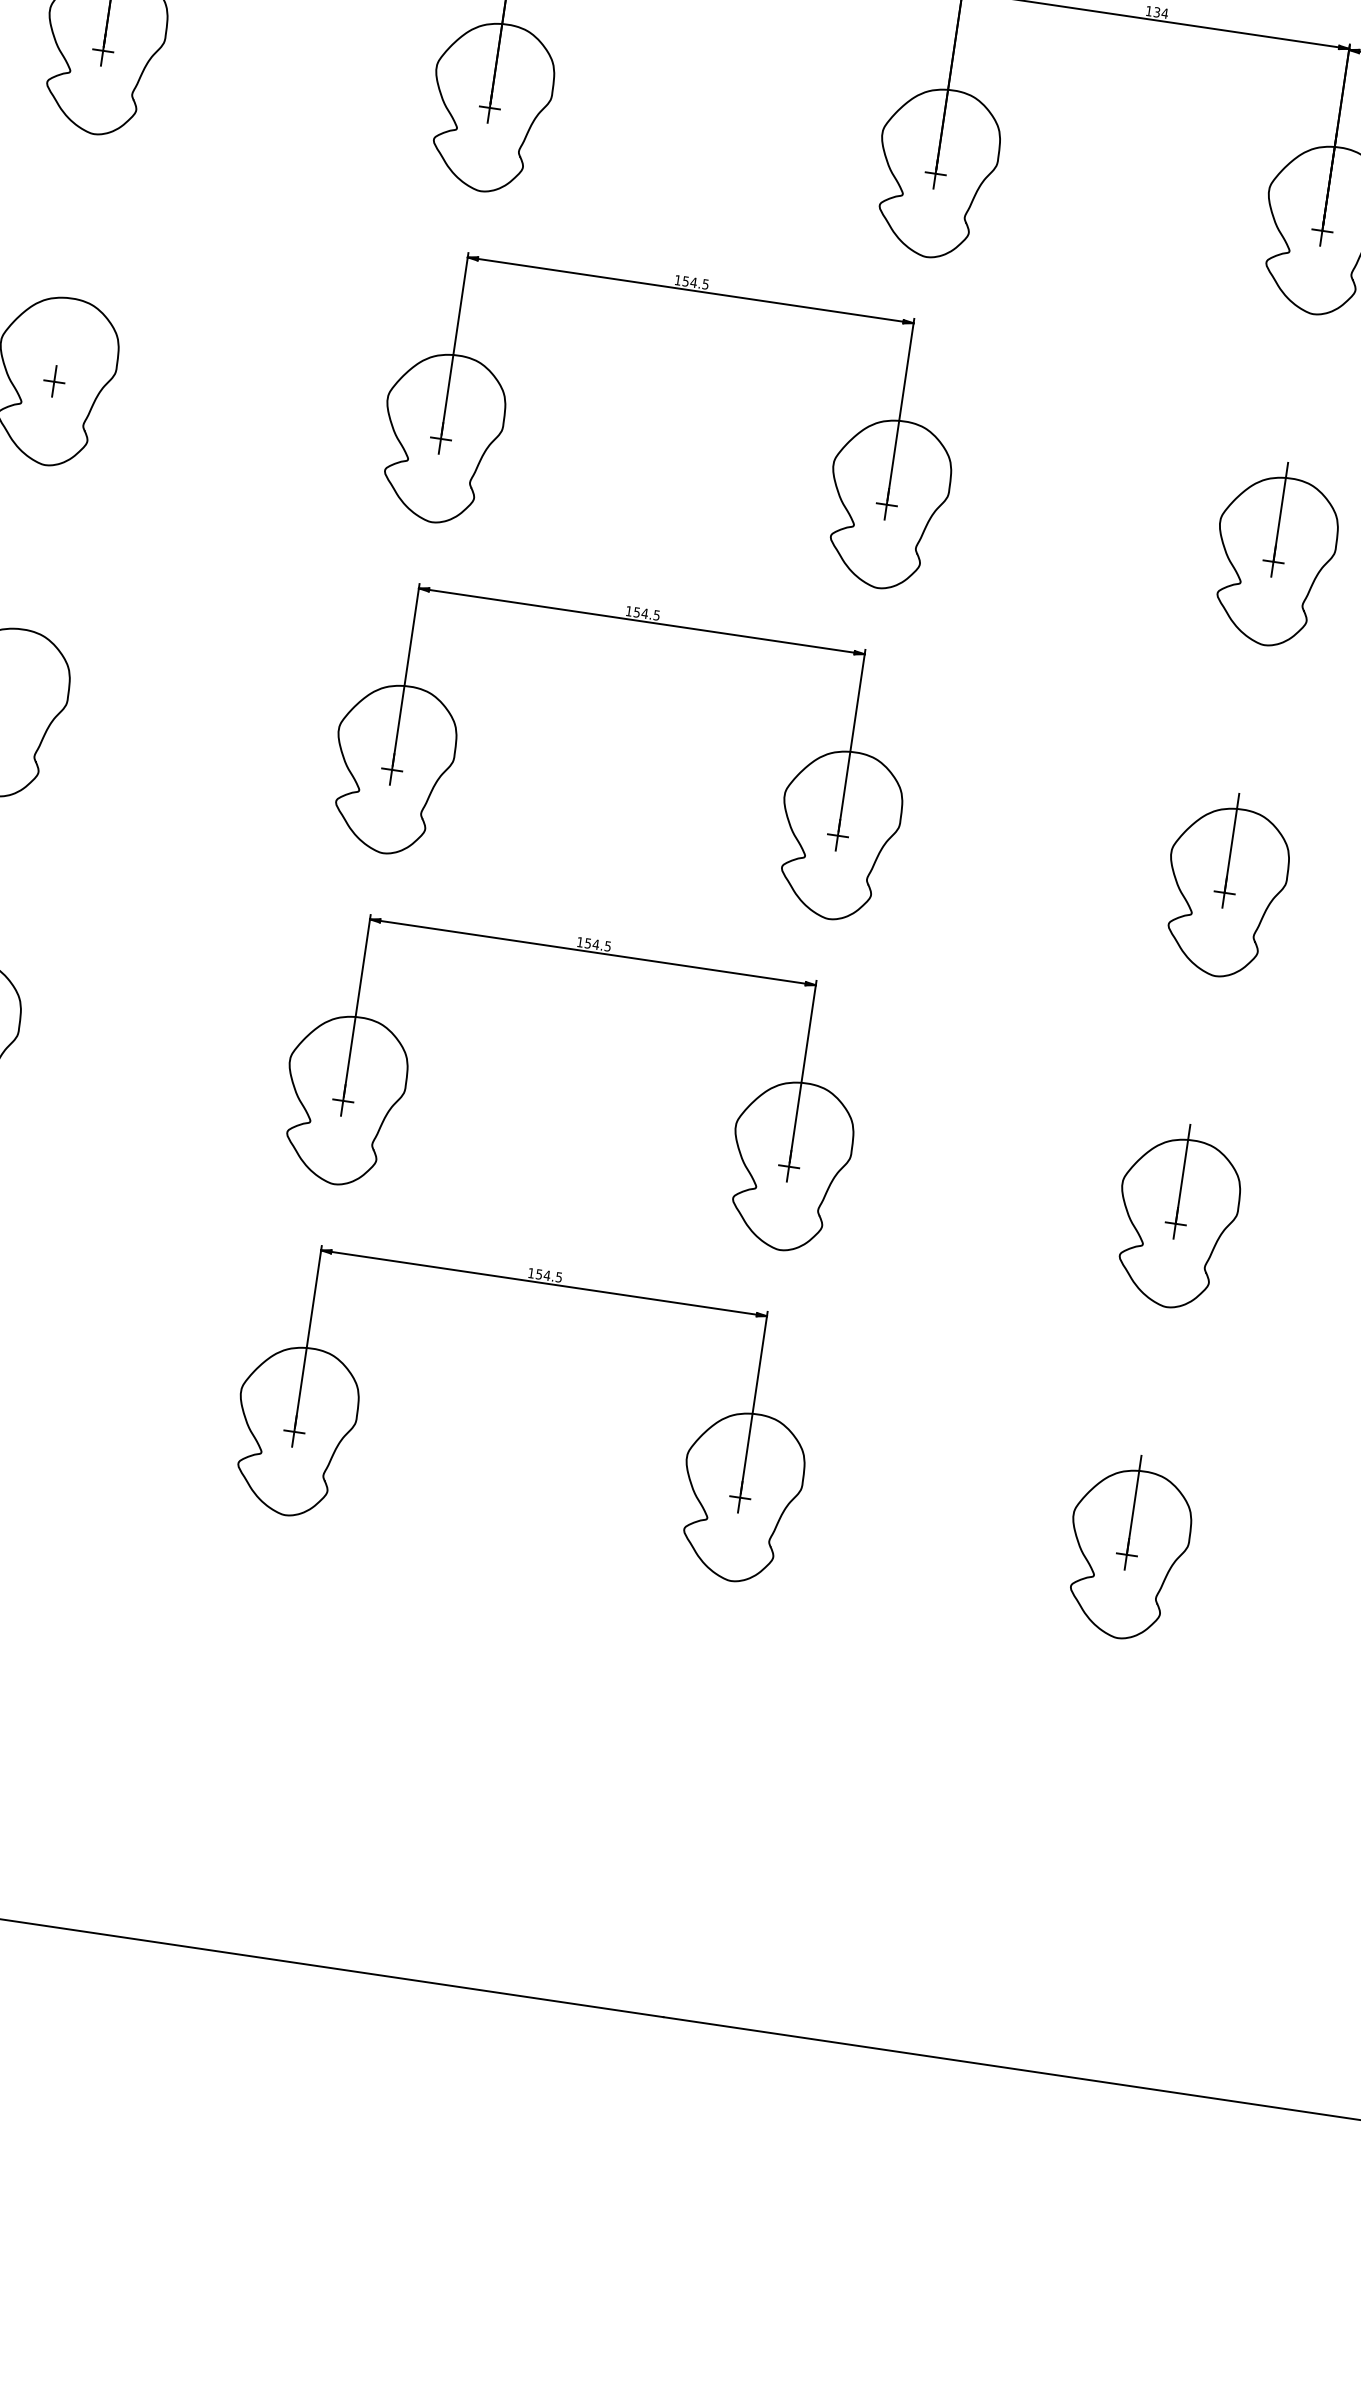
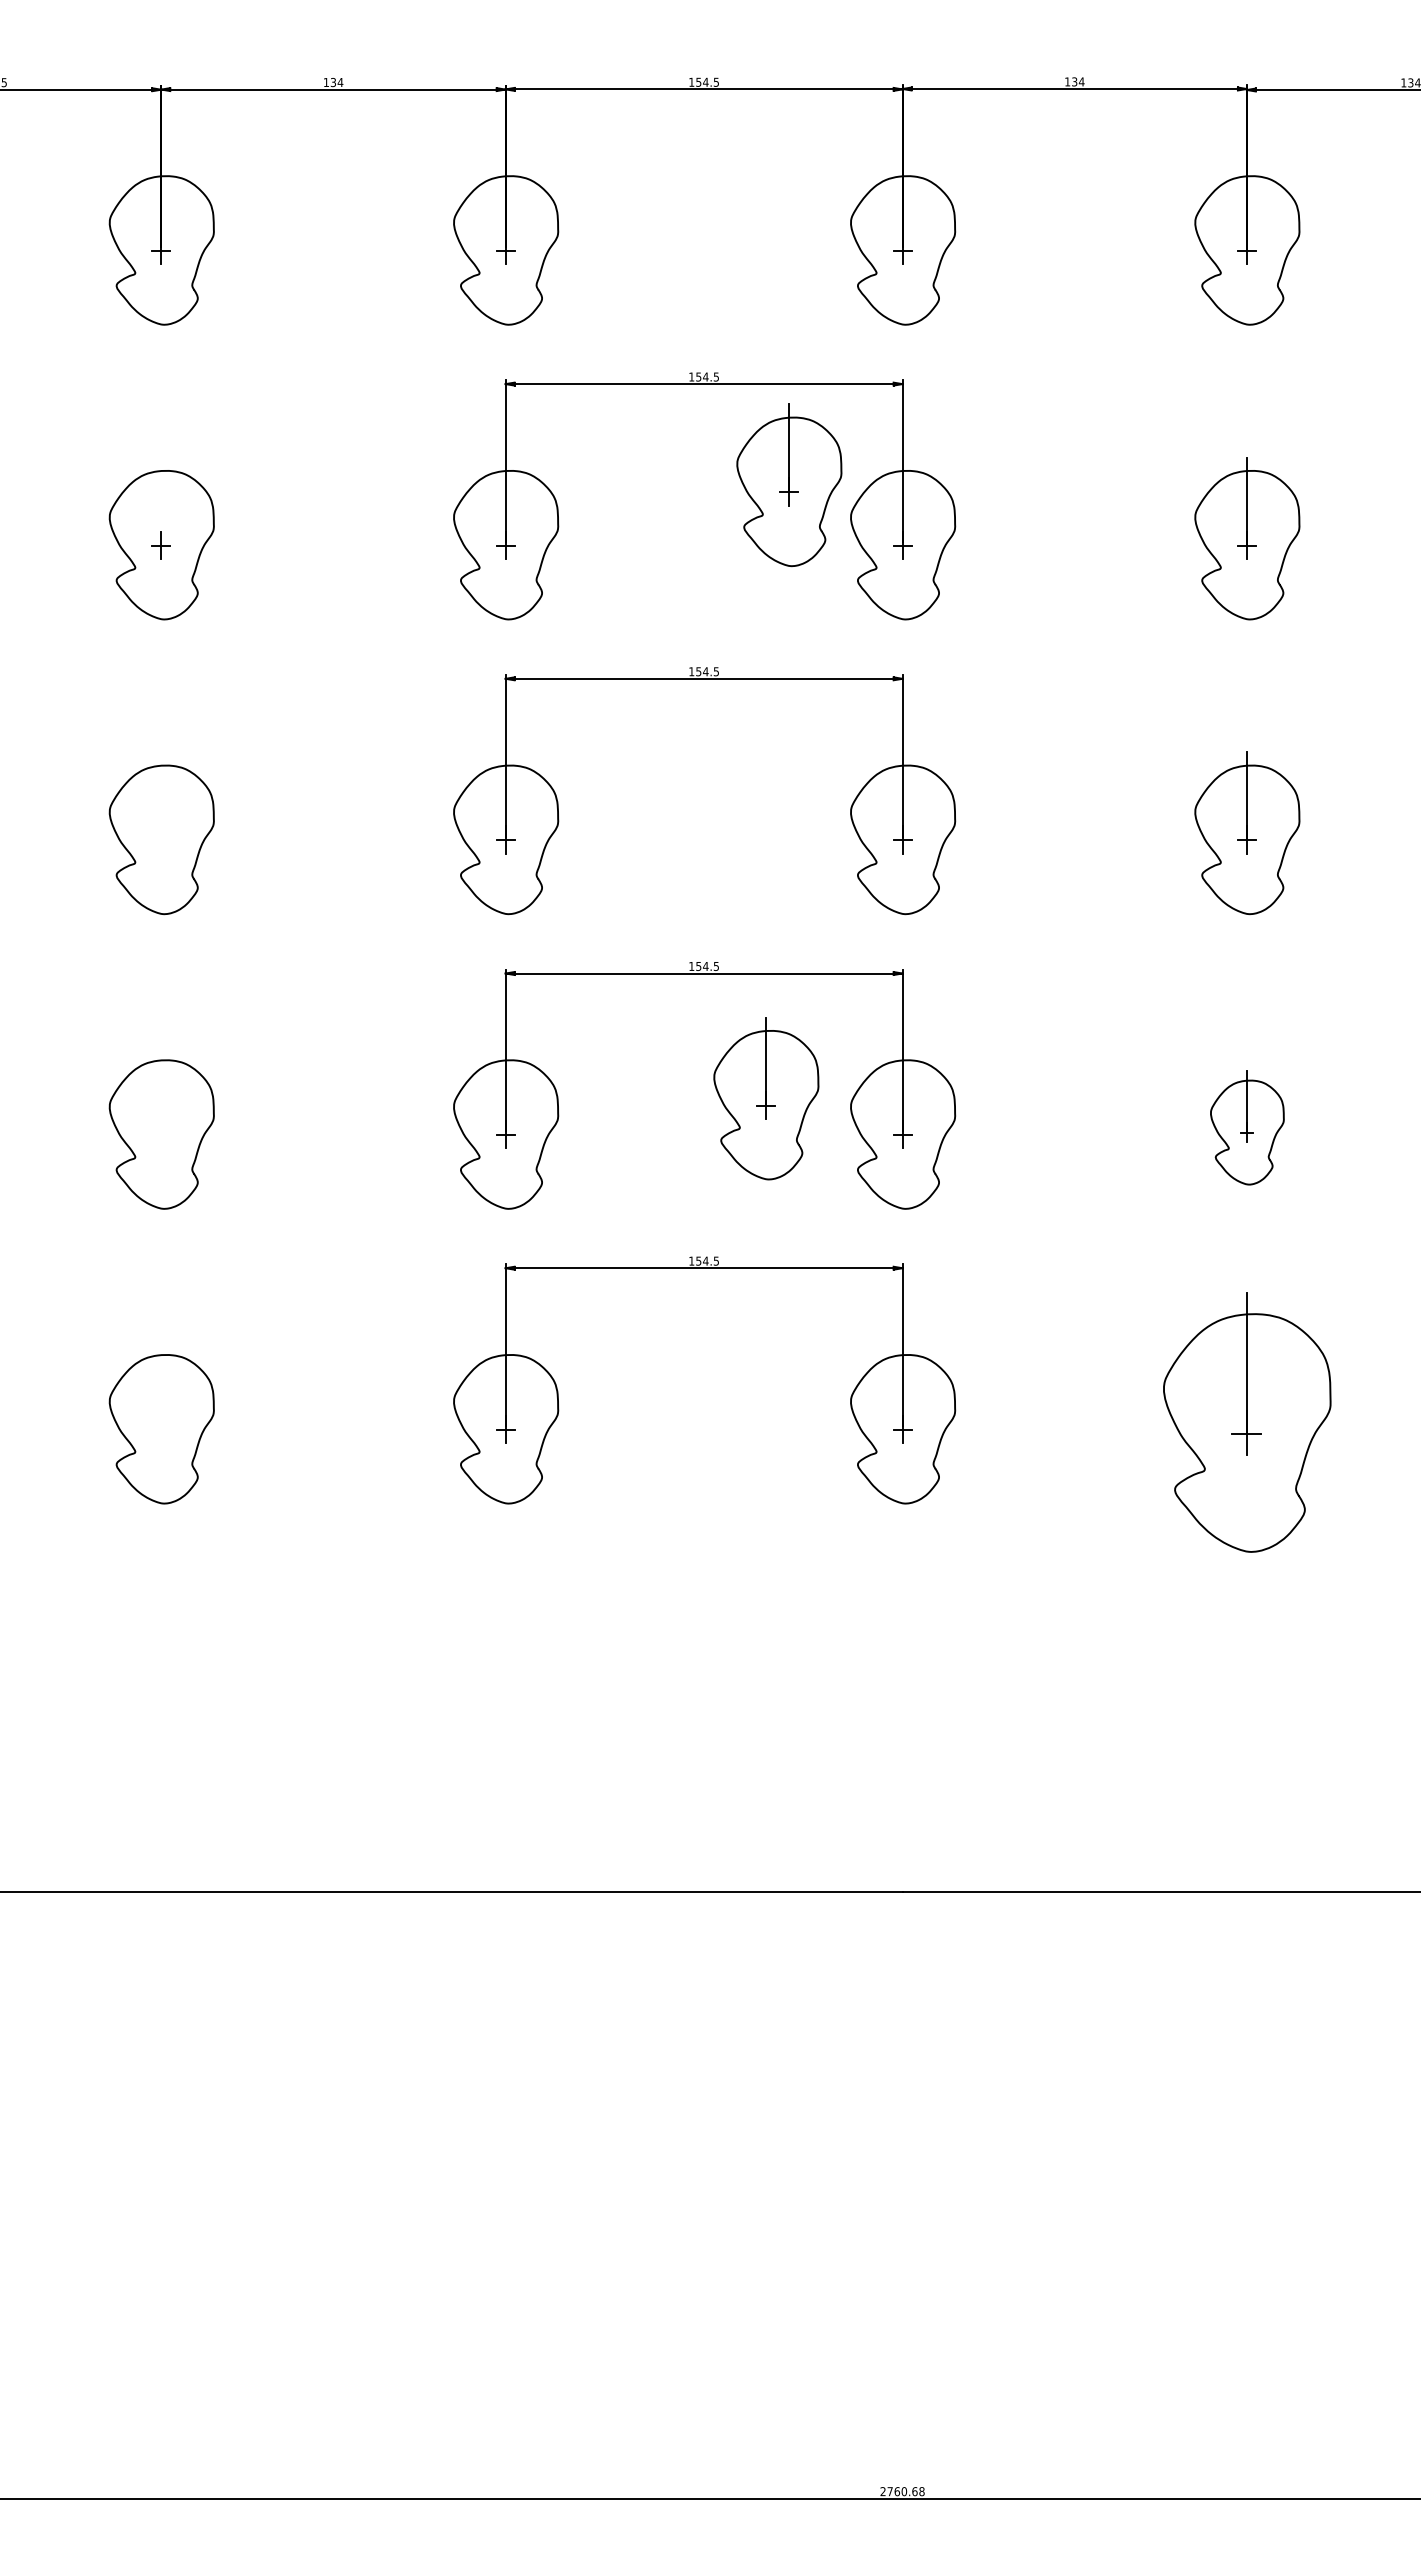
part: (769, 418) -> (789, 485), added
part: (642, 1103) -> (766, 1098), added
part: (1177, 1215) -> (1247, 1127), size x0.7
part: (1128, 1546) -> (1247, 1422), size x1.6

